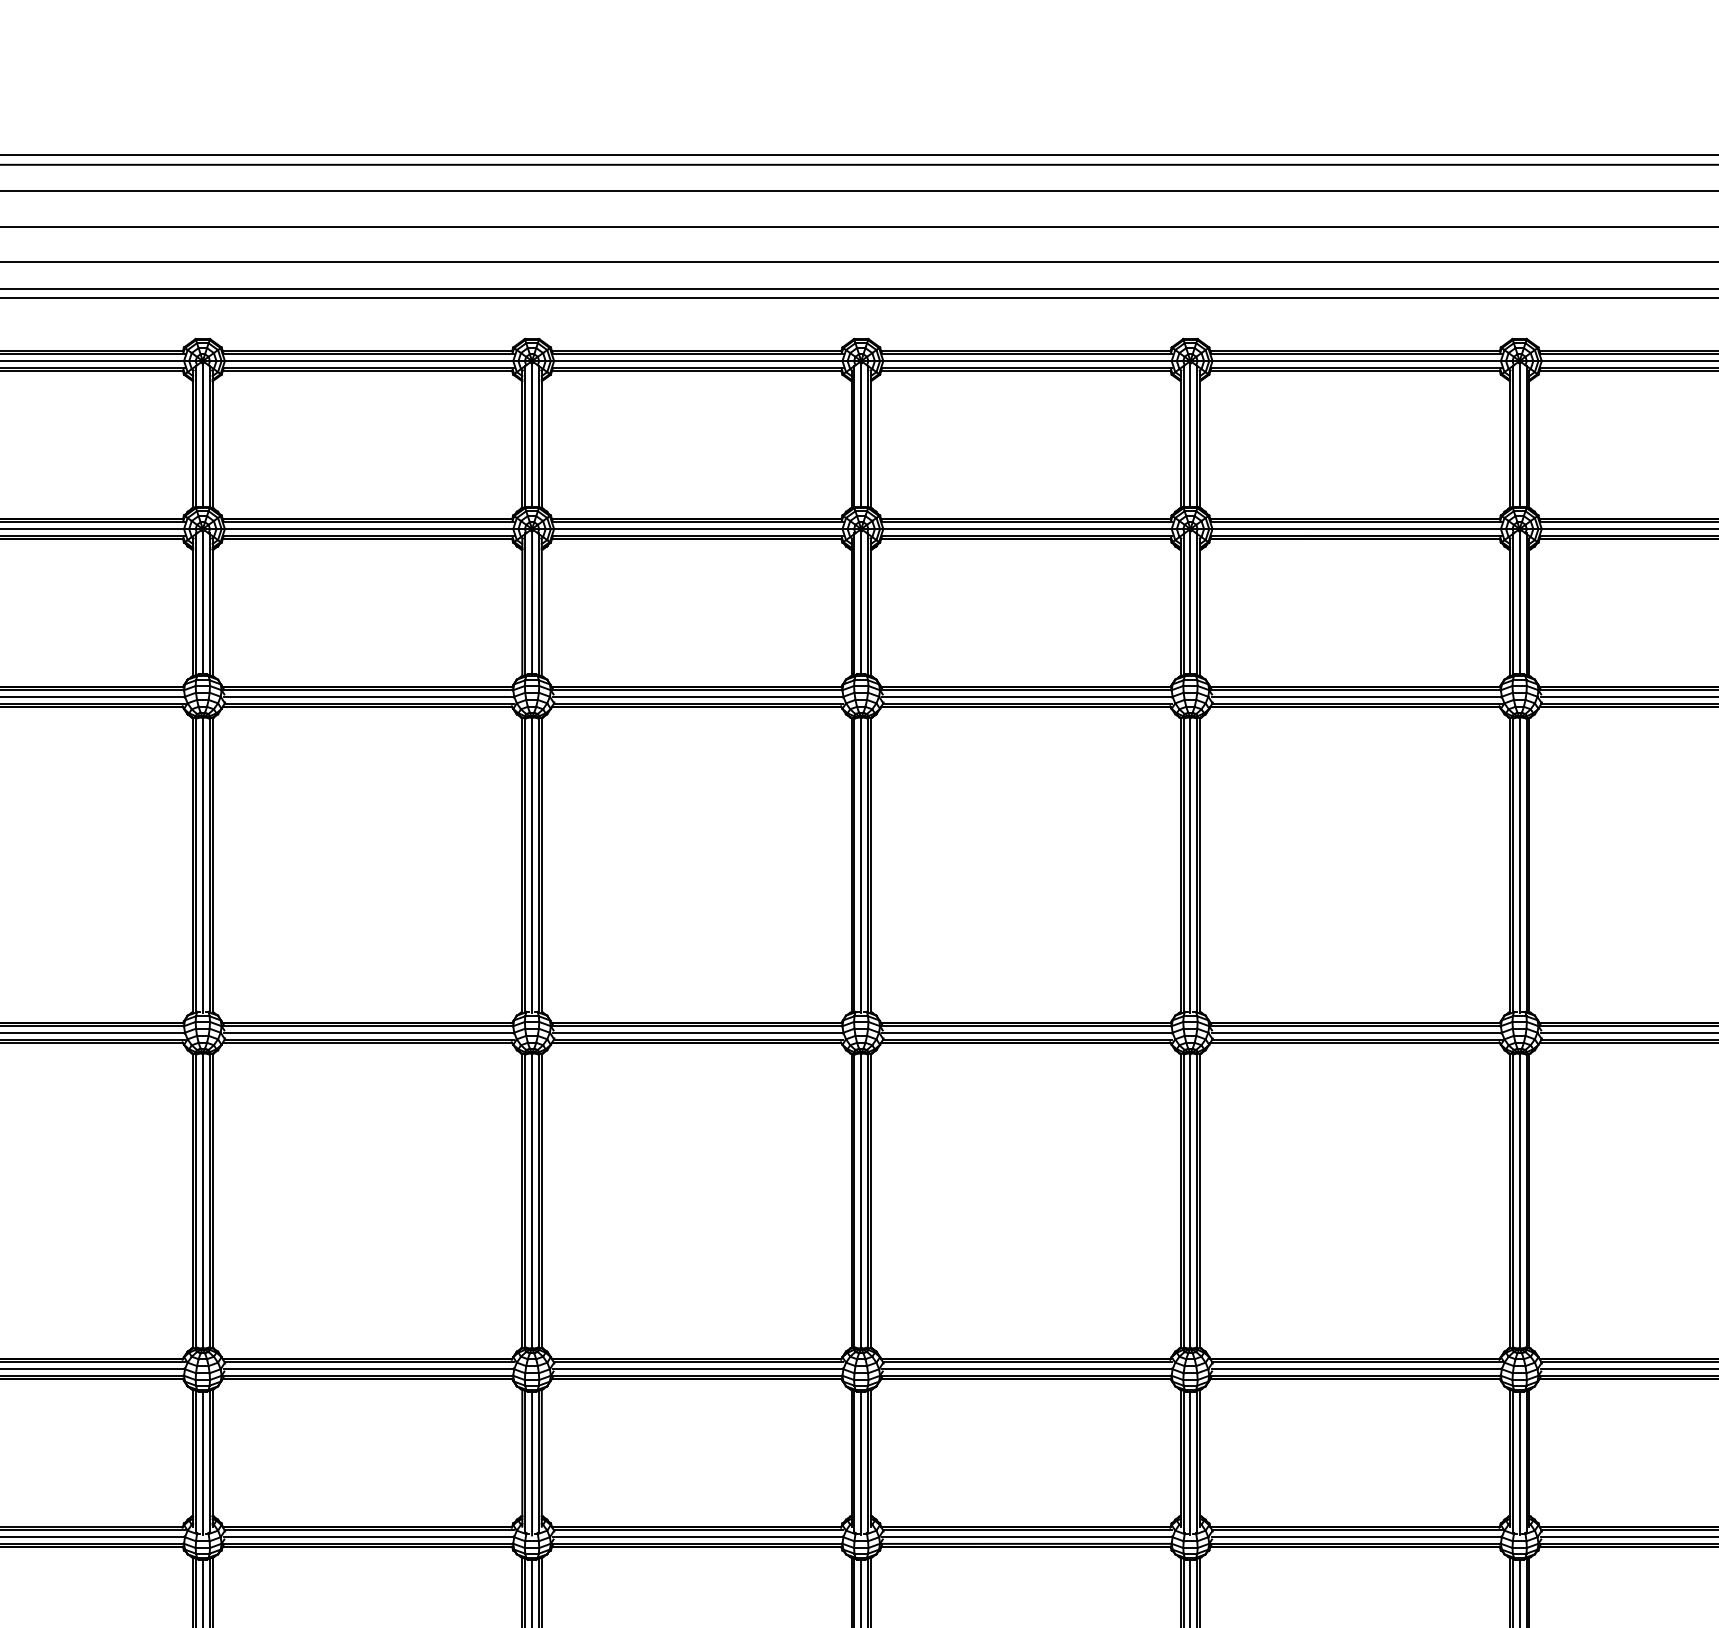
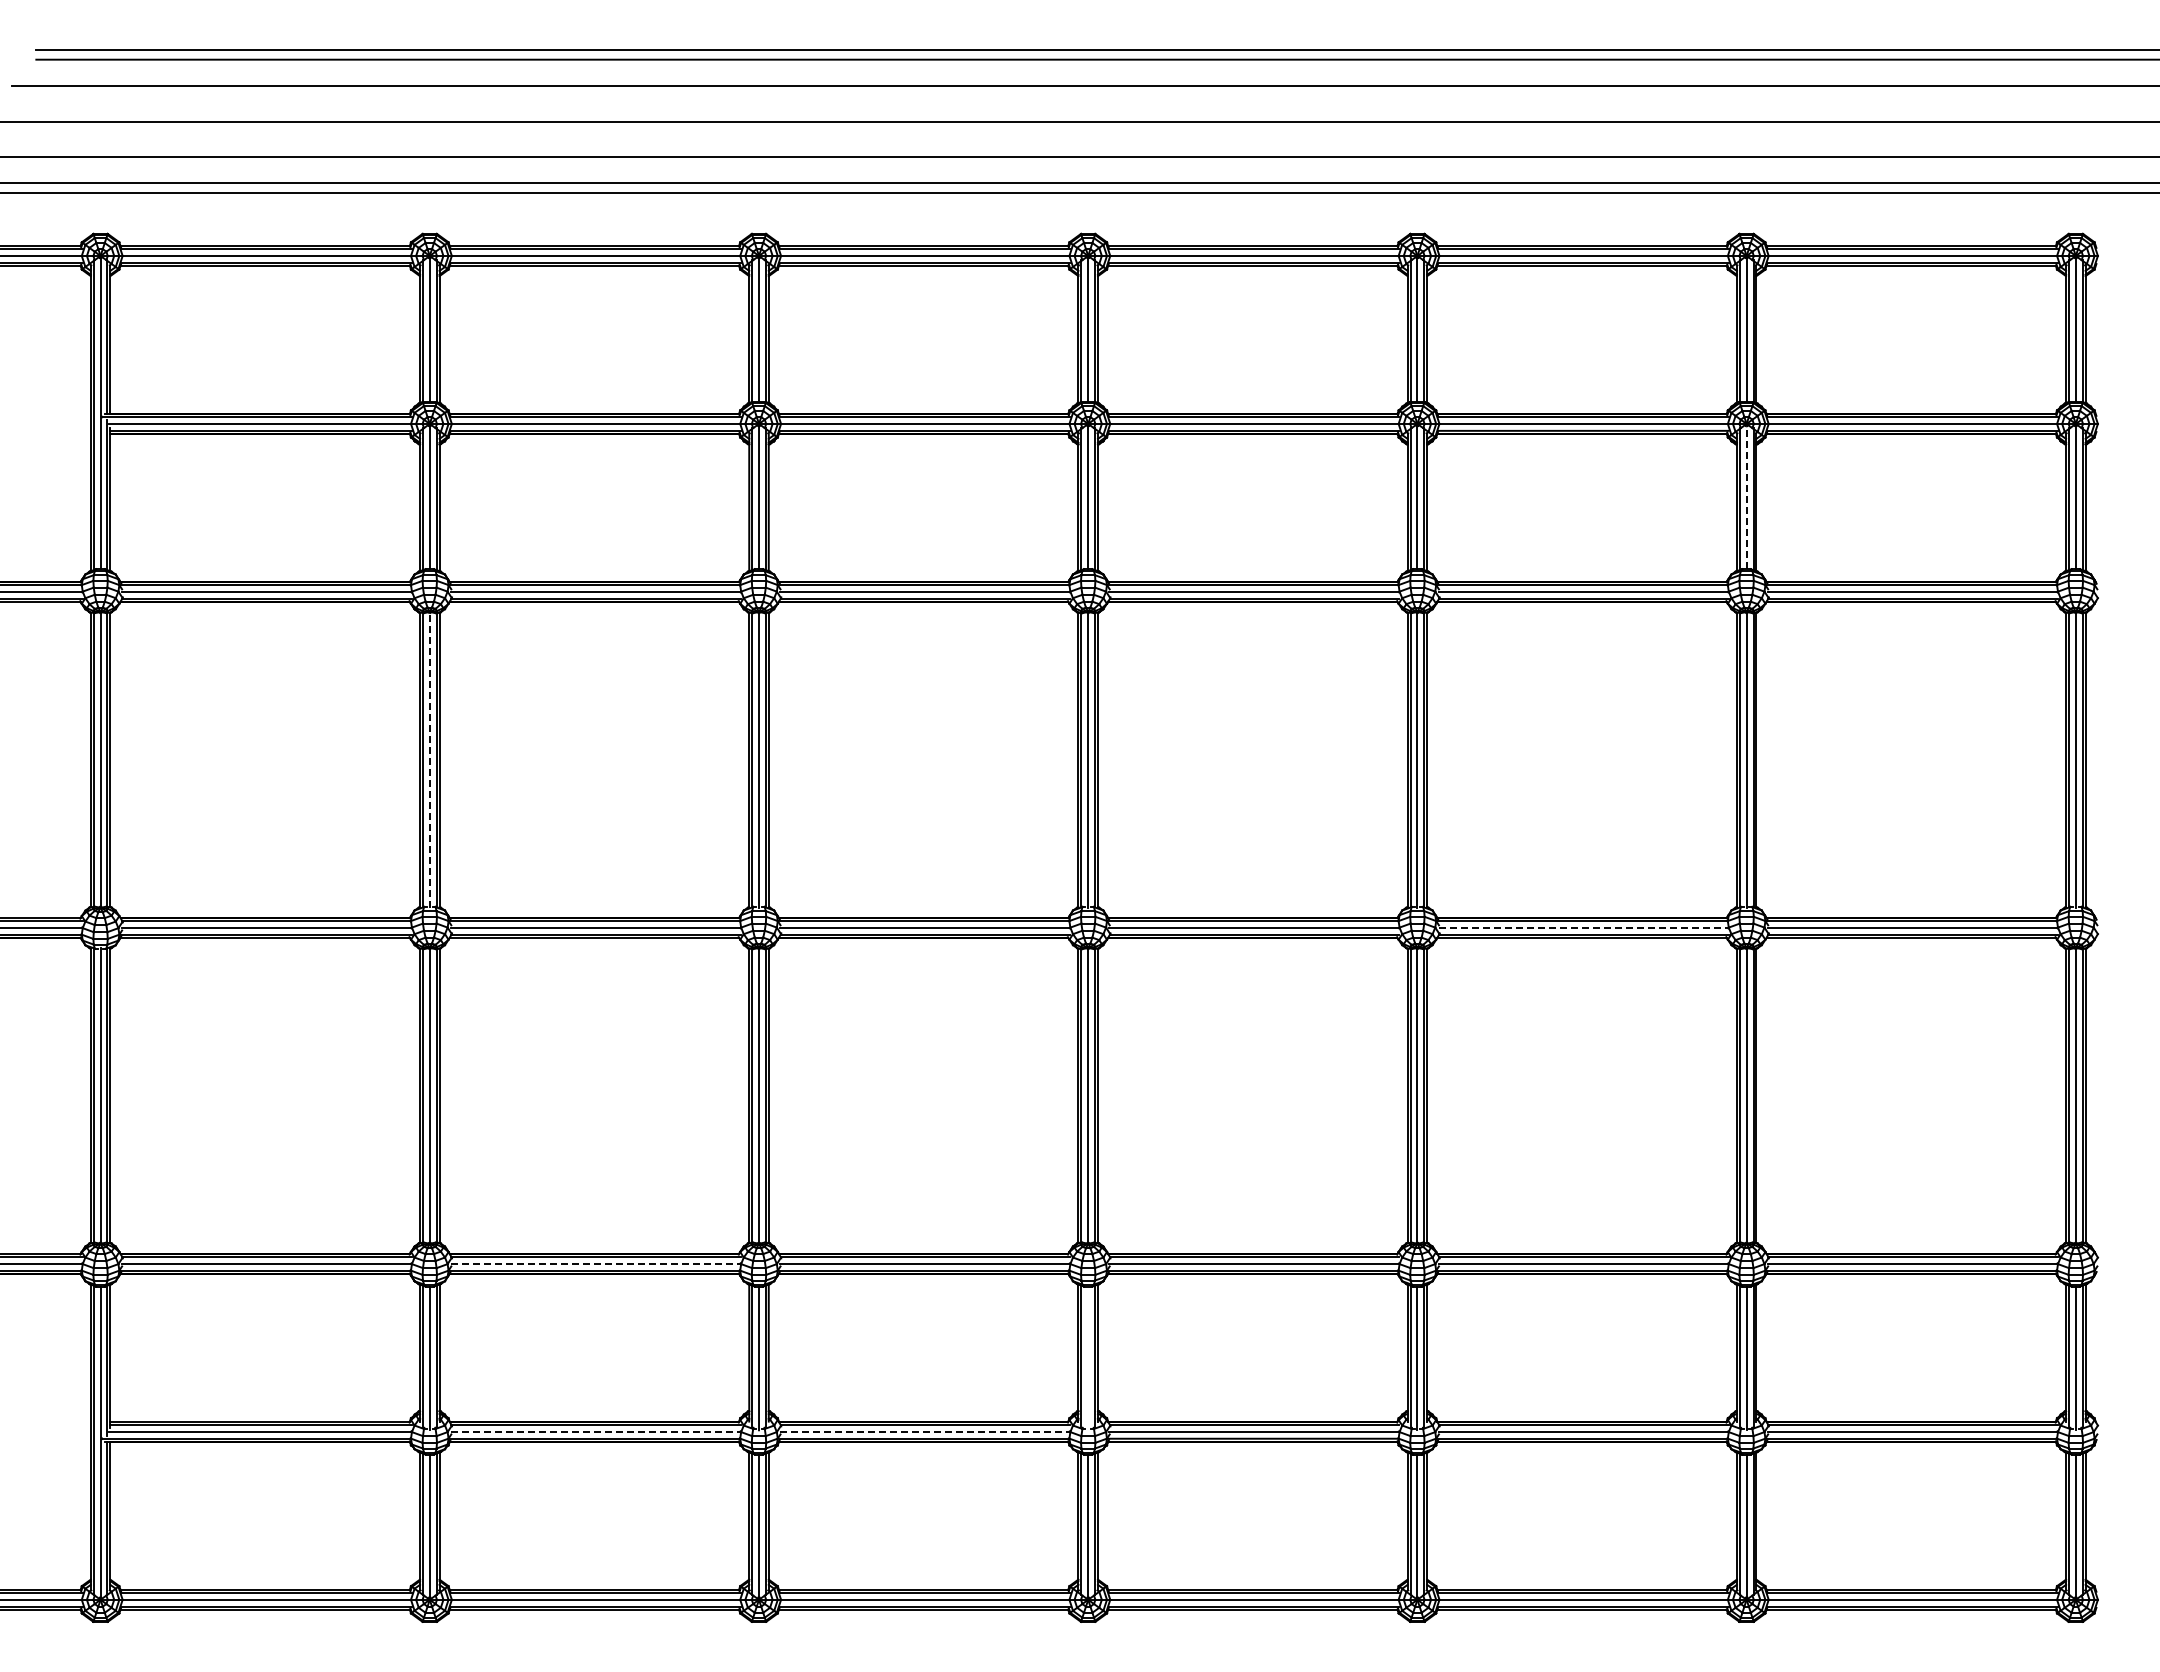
line: (1519, 602) -> (1746, 497), solid -> dashed
line: (202, 865) -> (429, 760), solid -> dashed
line: (1356, 1032) -> (1583, 927), solid -> dashed
line: (368, 1368) -> (595, 1263), solid -> dashed
line: (861, 1463) -> (1088, 1358), removed
line: (368, 1536) -> (595, 1431), solid -> dashed
line: (698, 1536) -> (925, 1431), solid -> dashed

